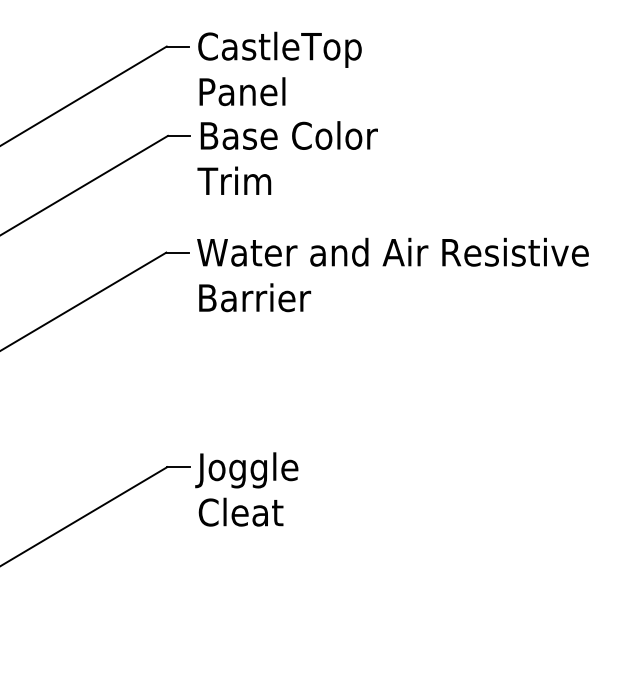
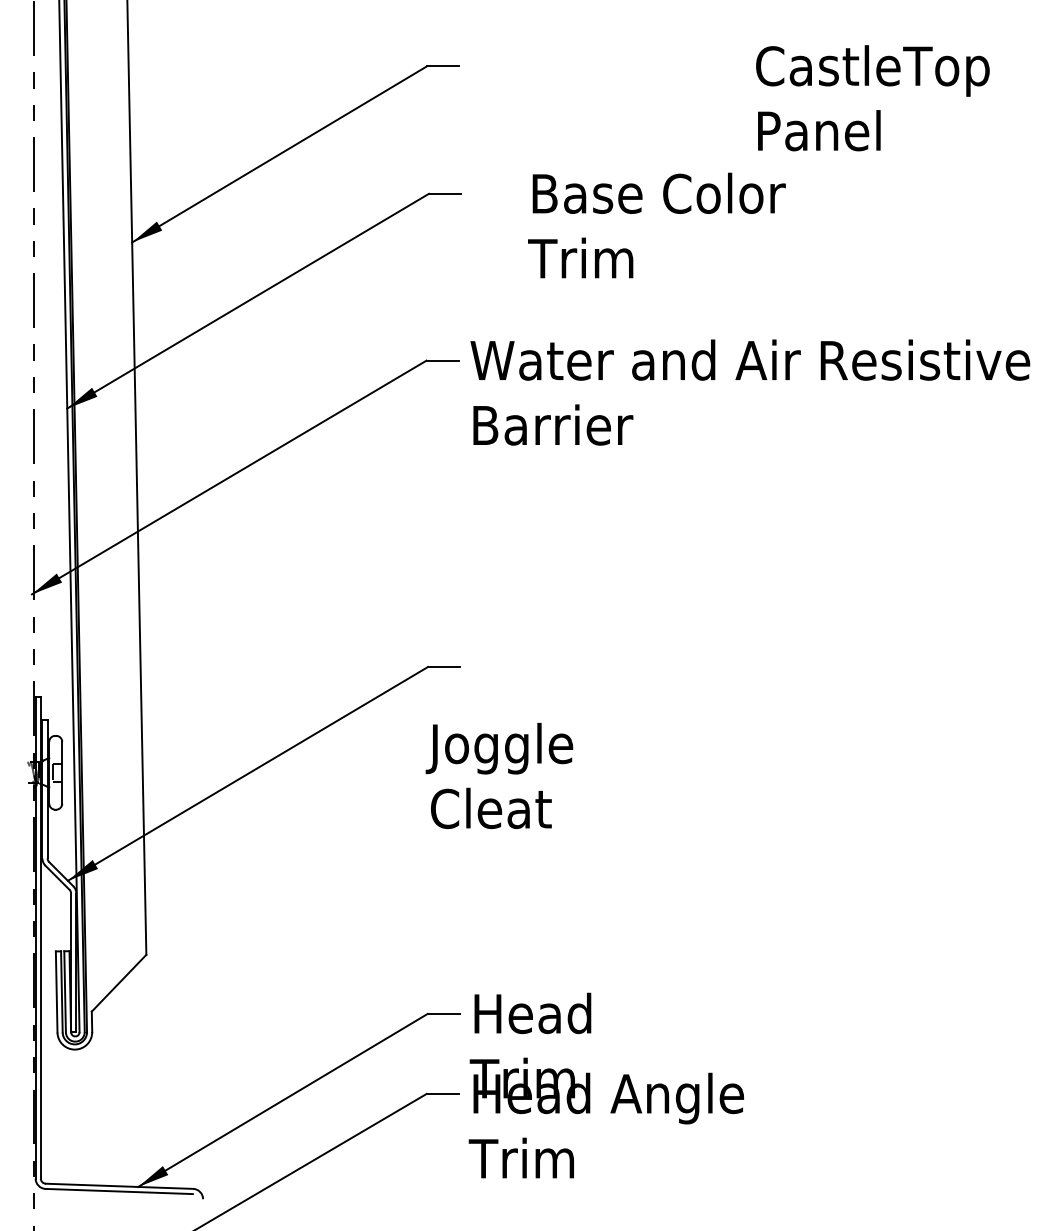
text: (279, 69) -> (872, 98), moved
text: (287, 158) -> (656, 225), moved
text: (246, 489) -> (499, 776), moved

